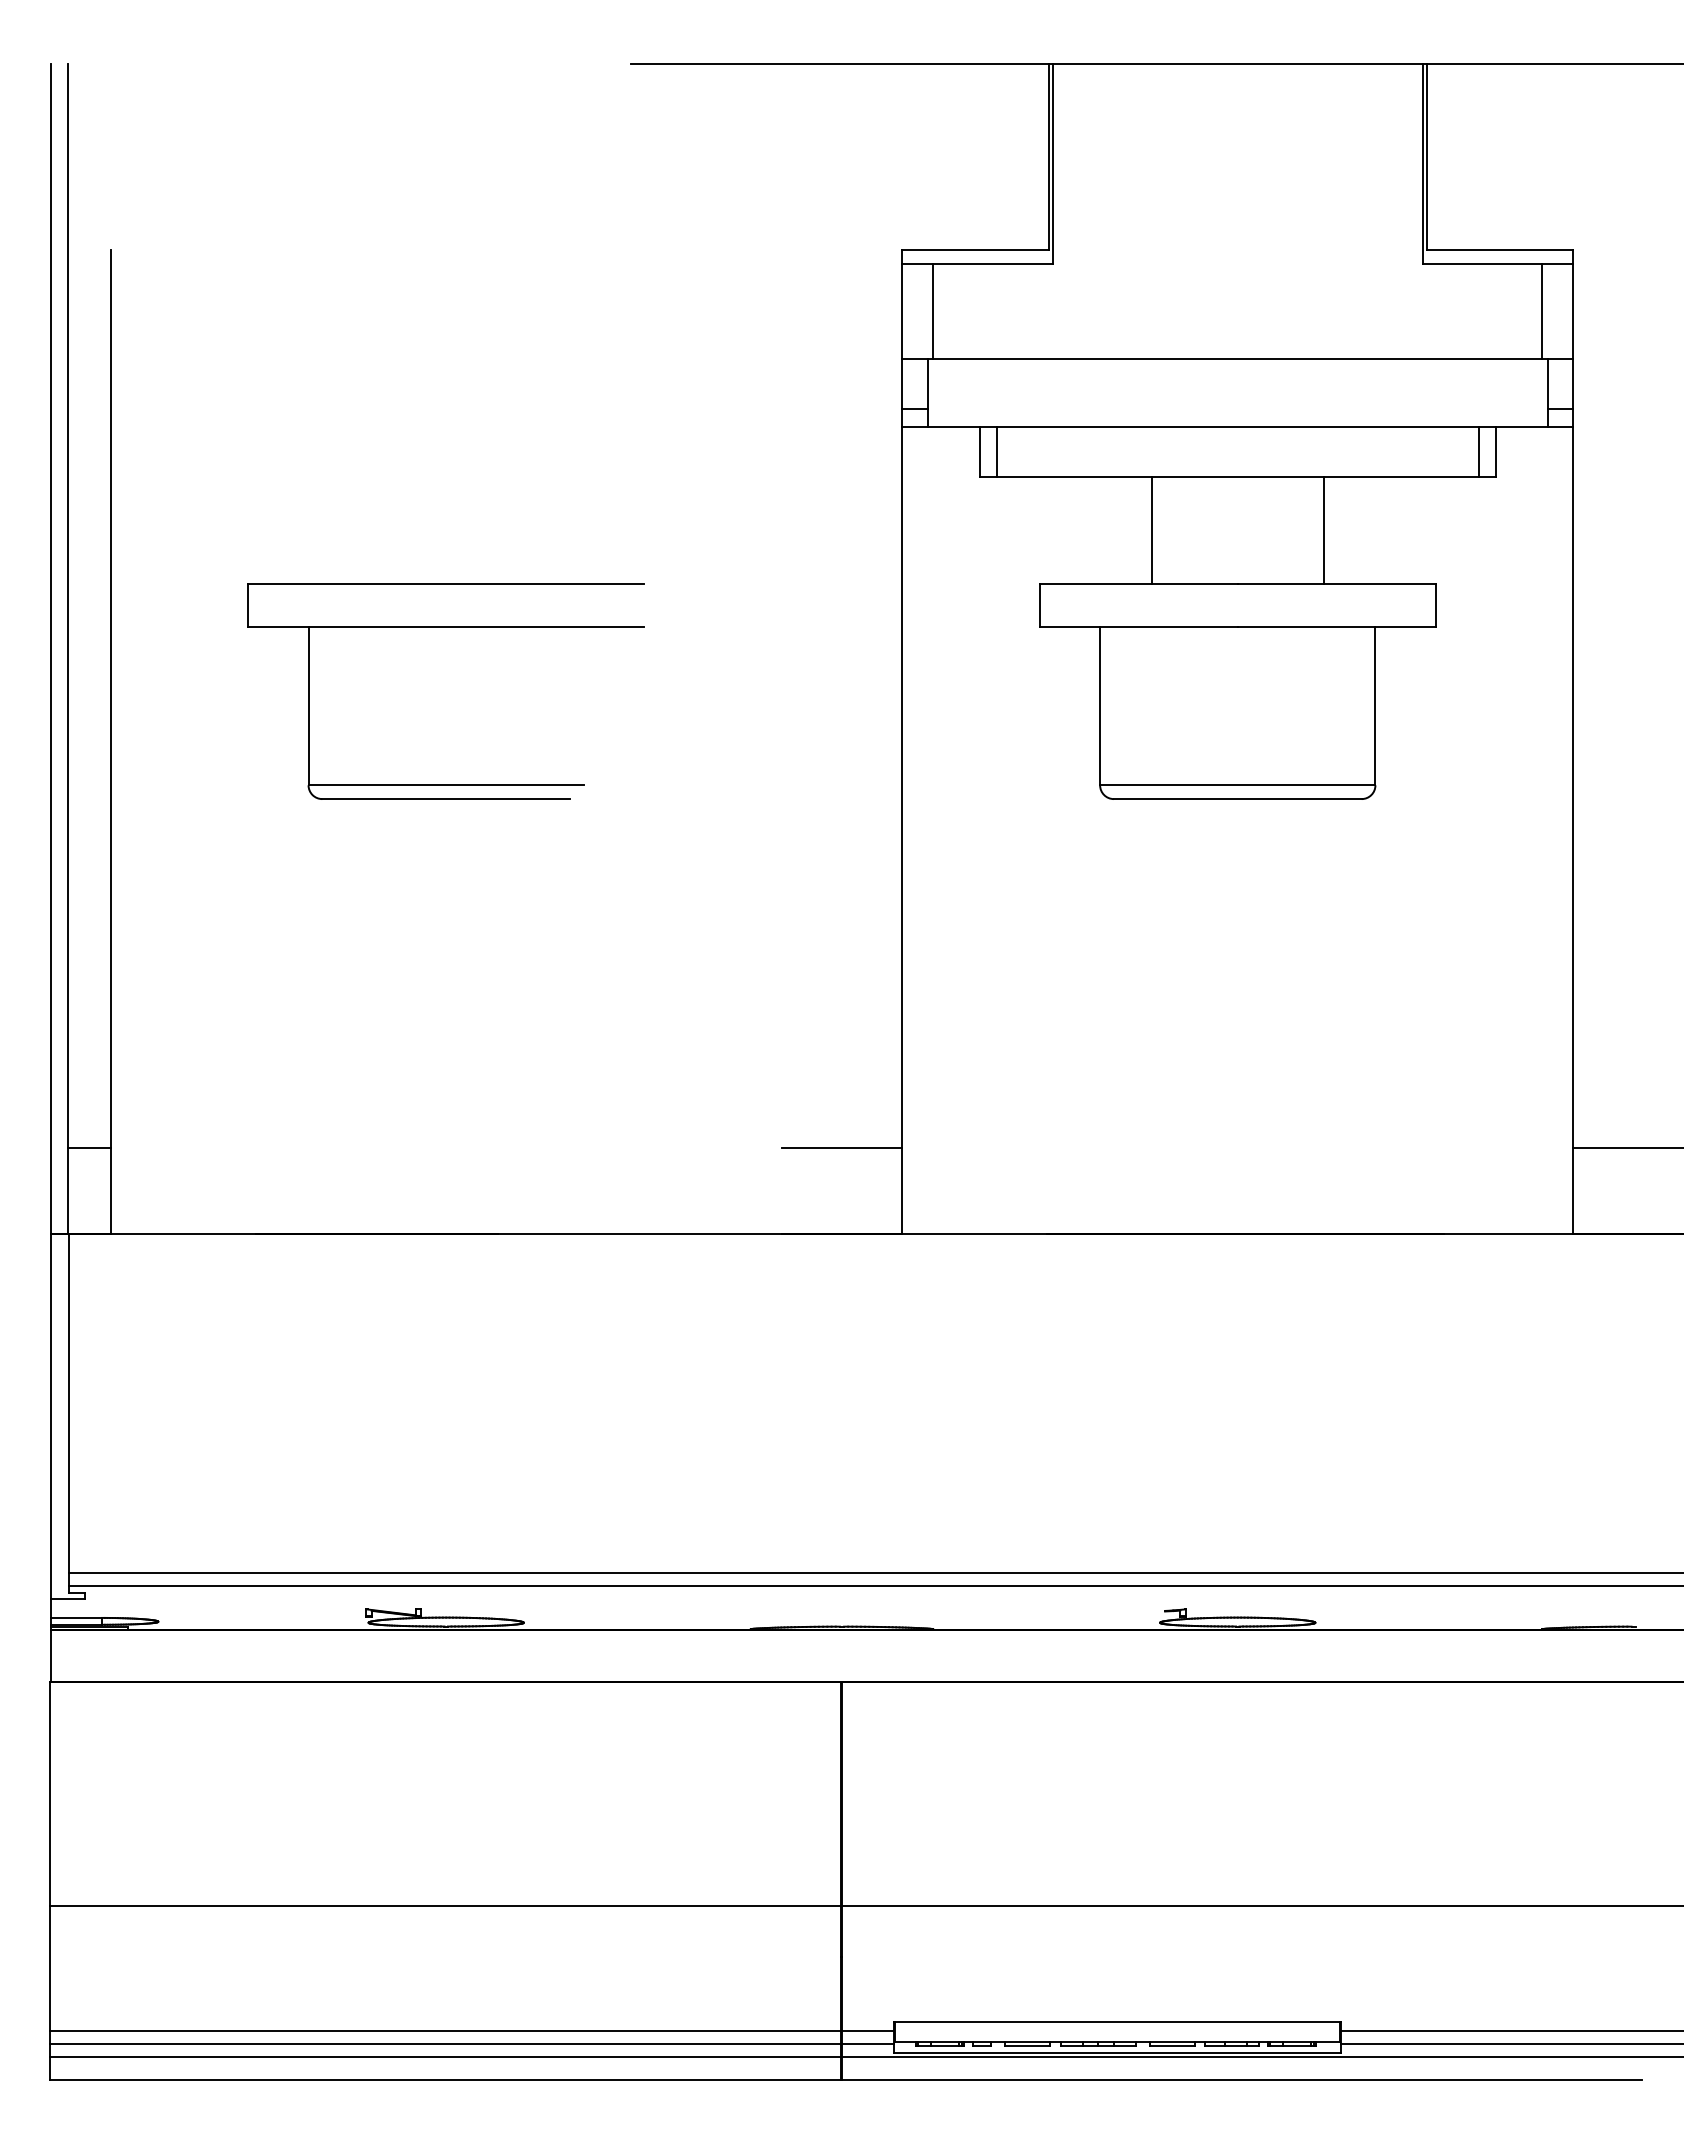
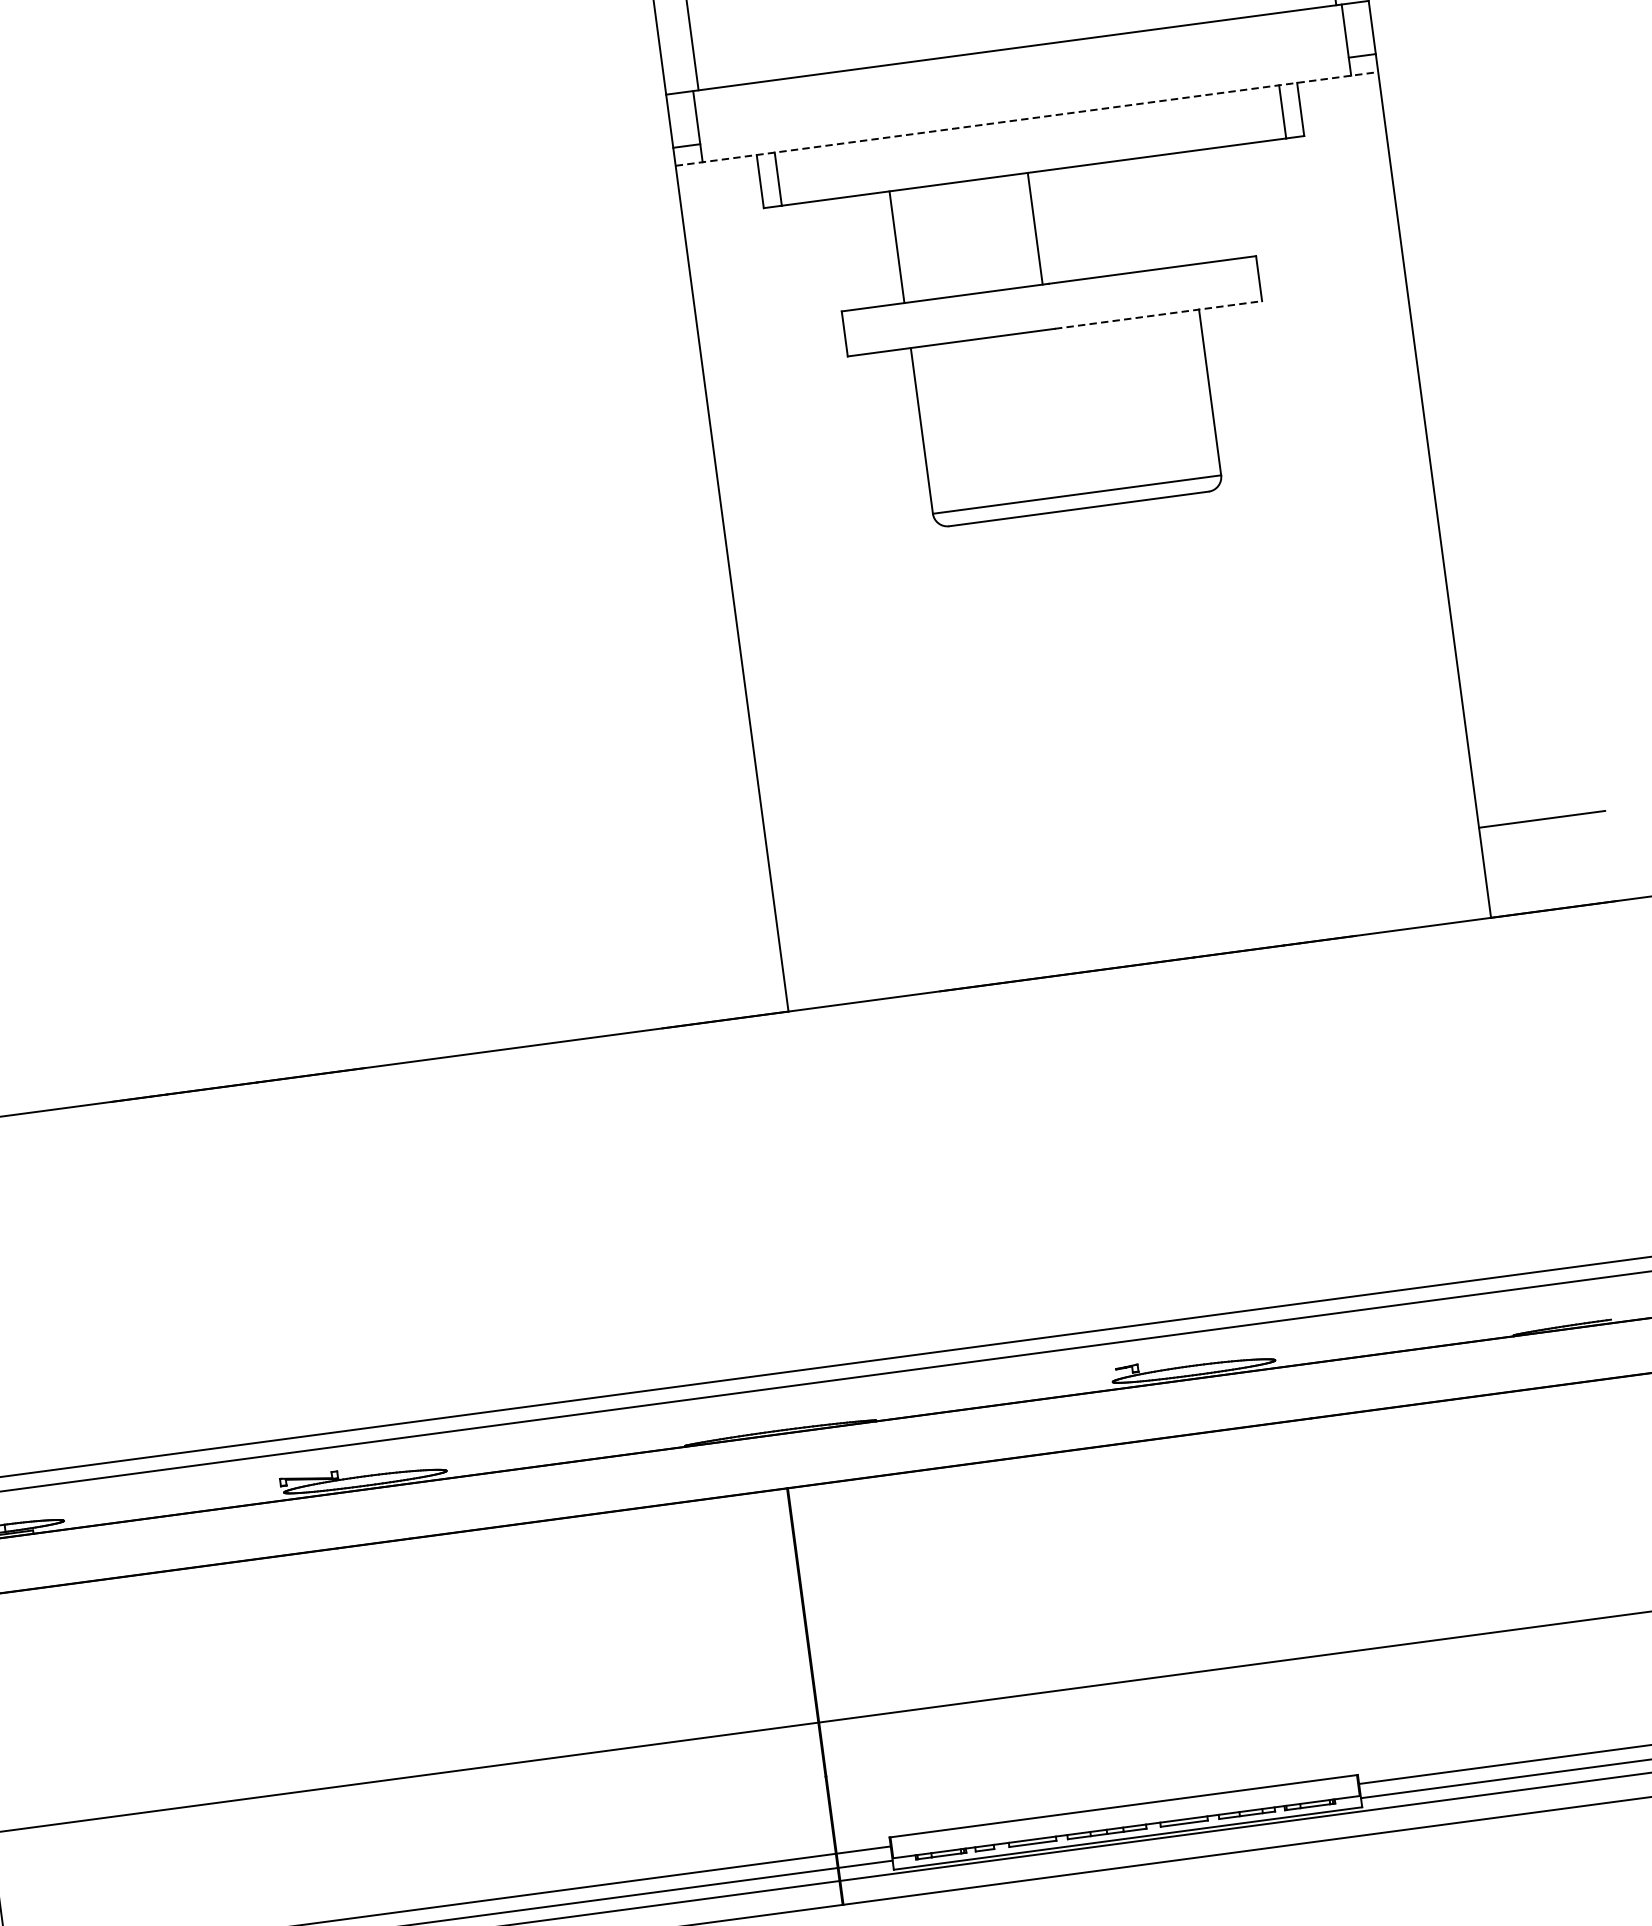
line: (1237, 426) -> (1026, 118), solid -> dashed
line: (1151, 530) -> (896, 247), moved
line: (1323, 530) -> (1034, 228), moved
part: (445, 627) -> (225, 439), removed
line: (1336, 627) -> (1158, 315), solid -> dashed
line: (841, 1148) -> (712, 930), removed

